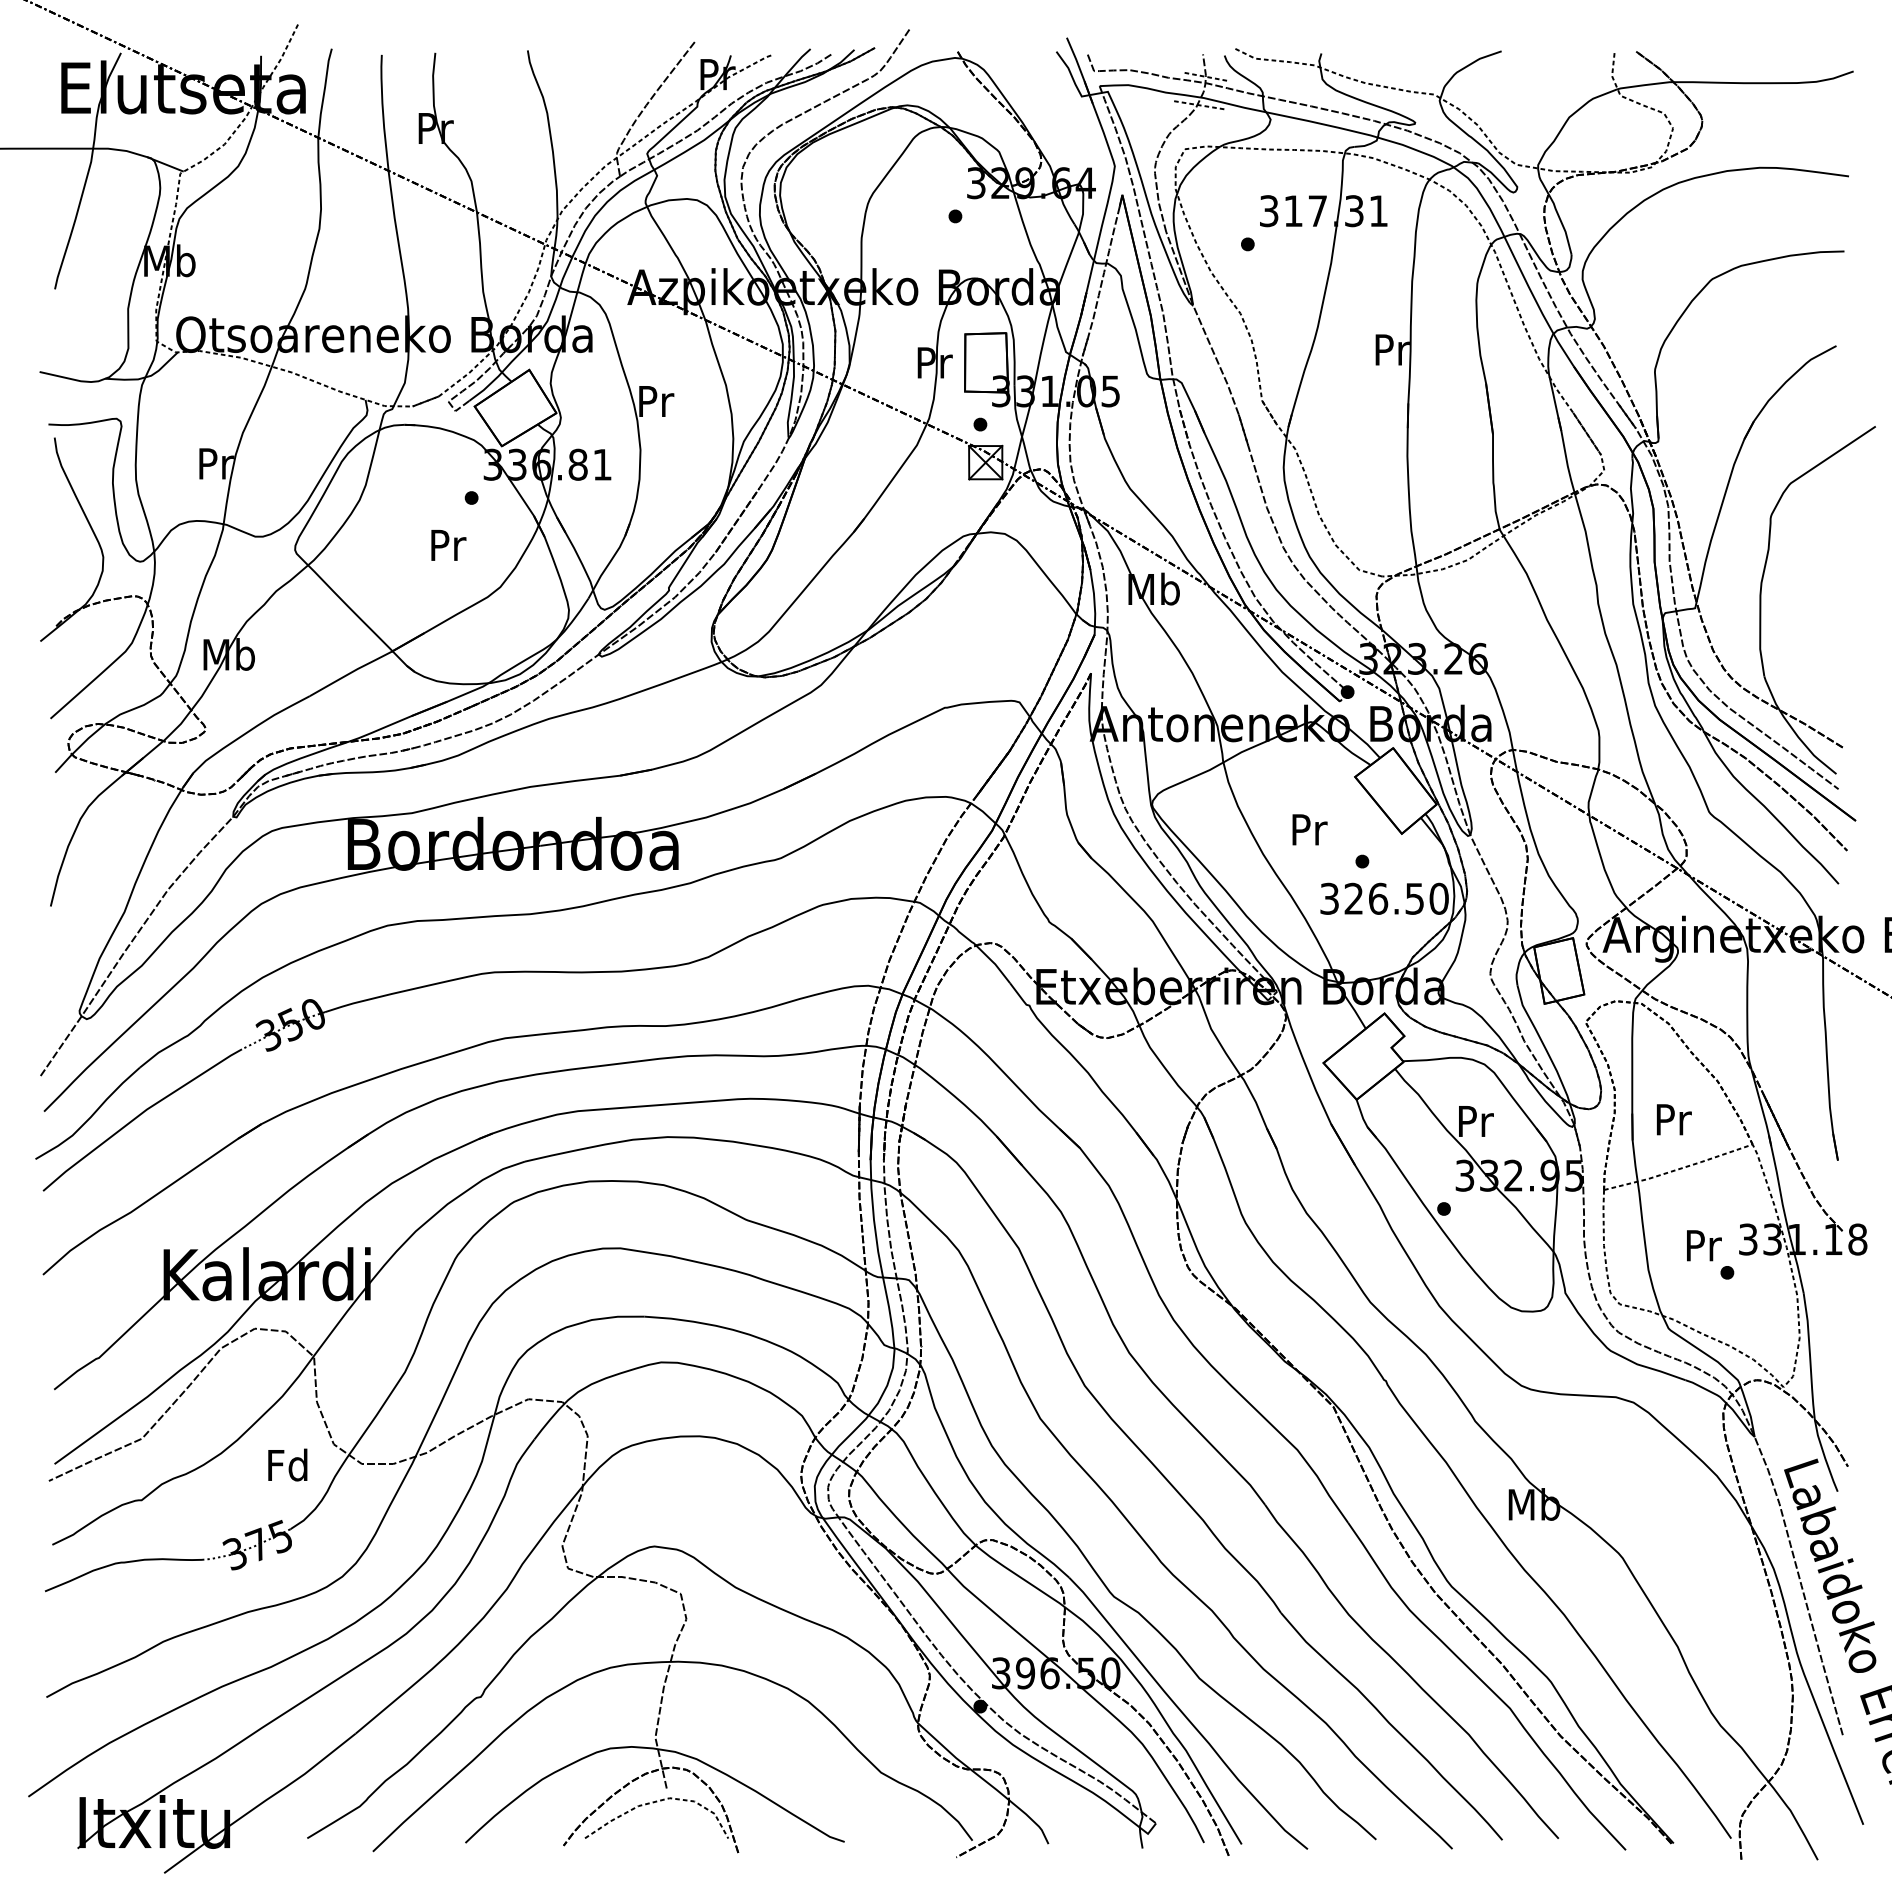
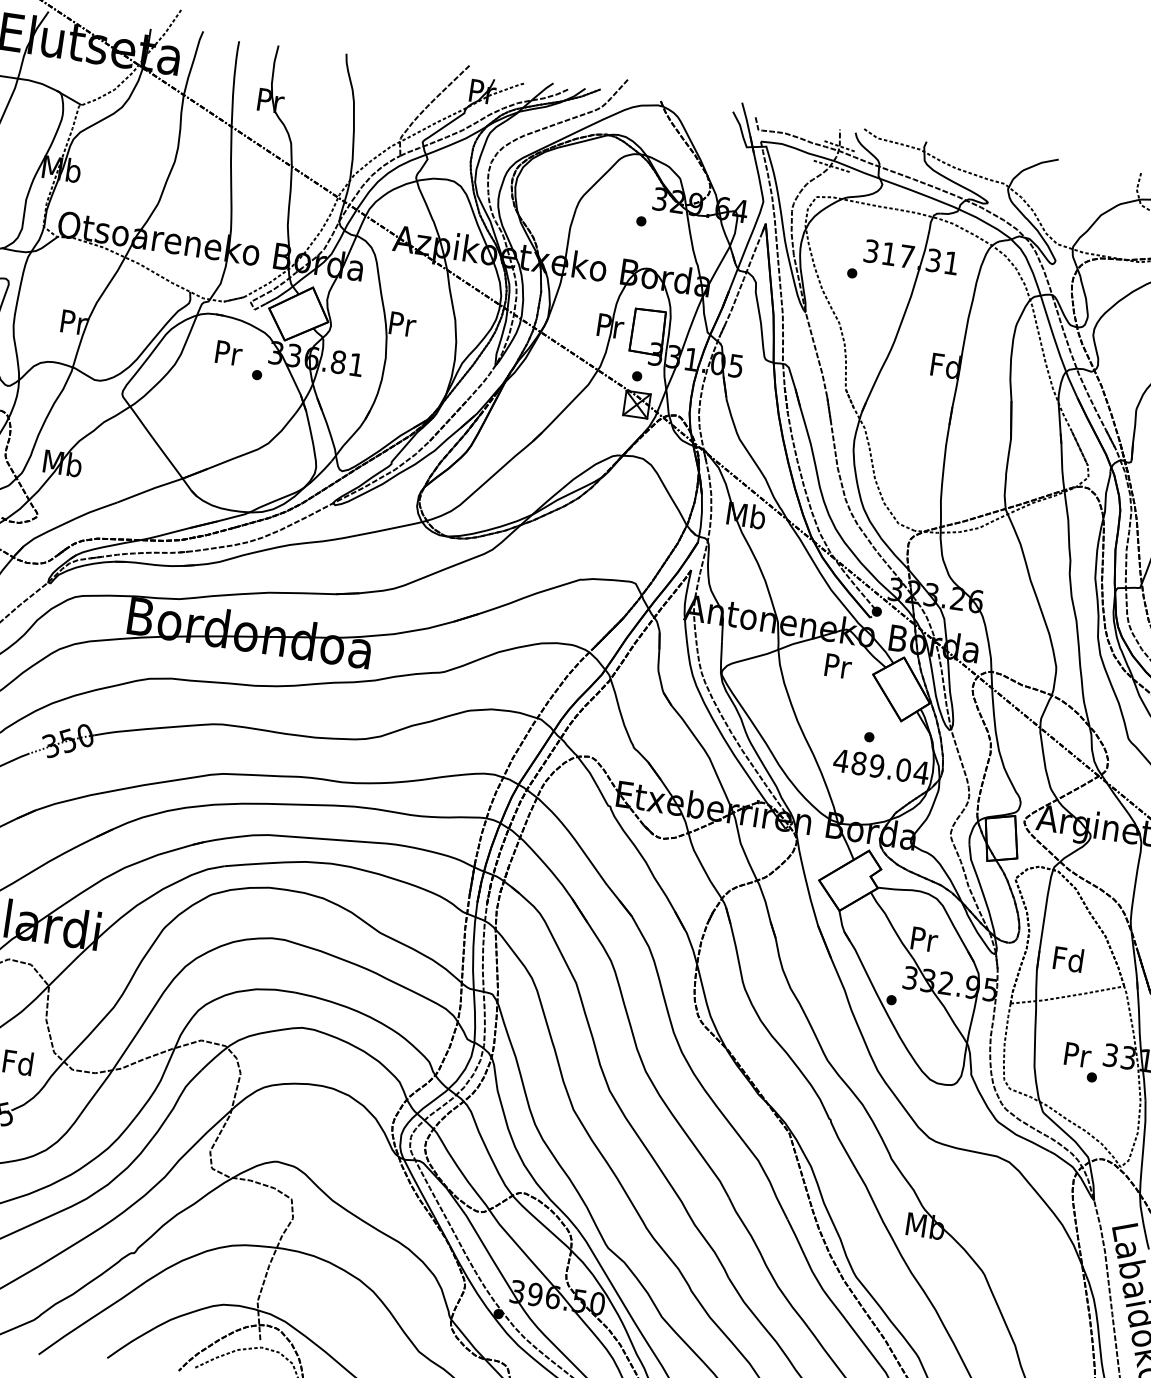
text: (1390, 349) -> (945, 365), Pr -> Fd
text: (448, 545) -> (228, 353), moved
text: (1309, 829) -> (838, 666), moved
text: (1384, 898) -> (881, 766), 326.50 -> 489.04
text: (1672, 1119) -> (1068, 959), Pr -> Fd

